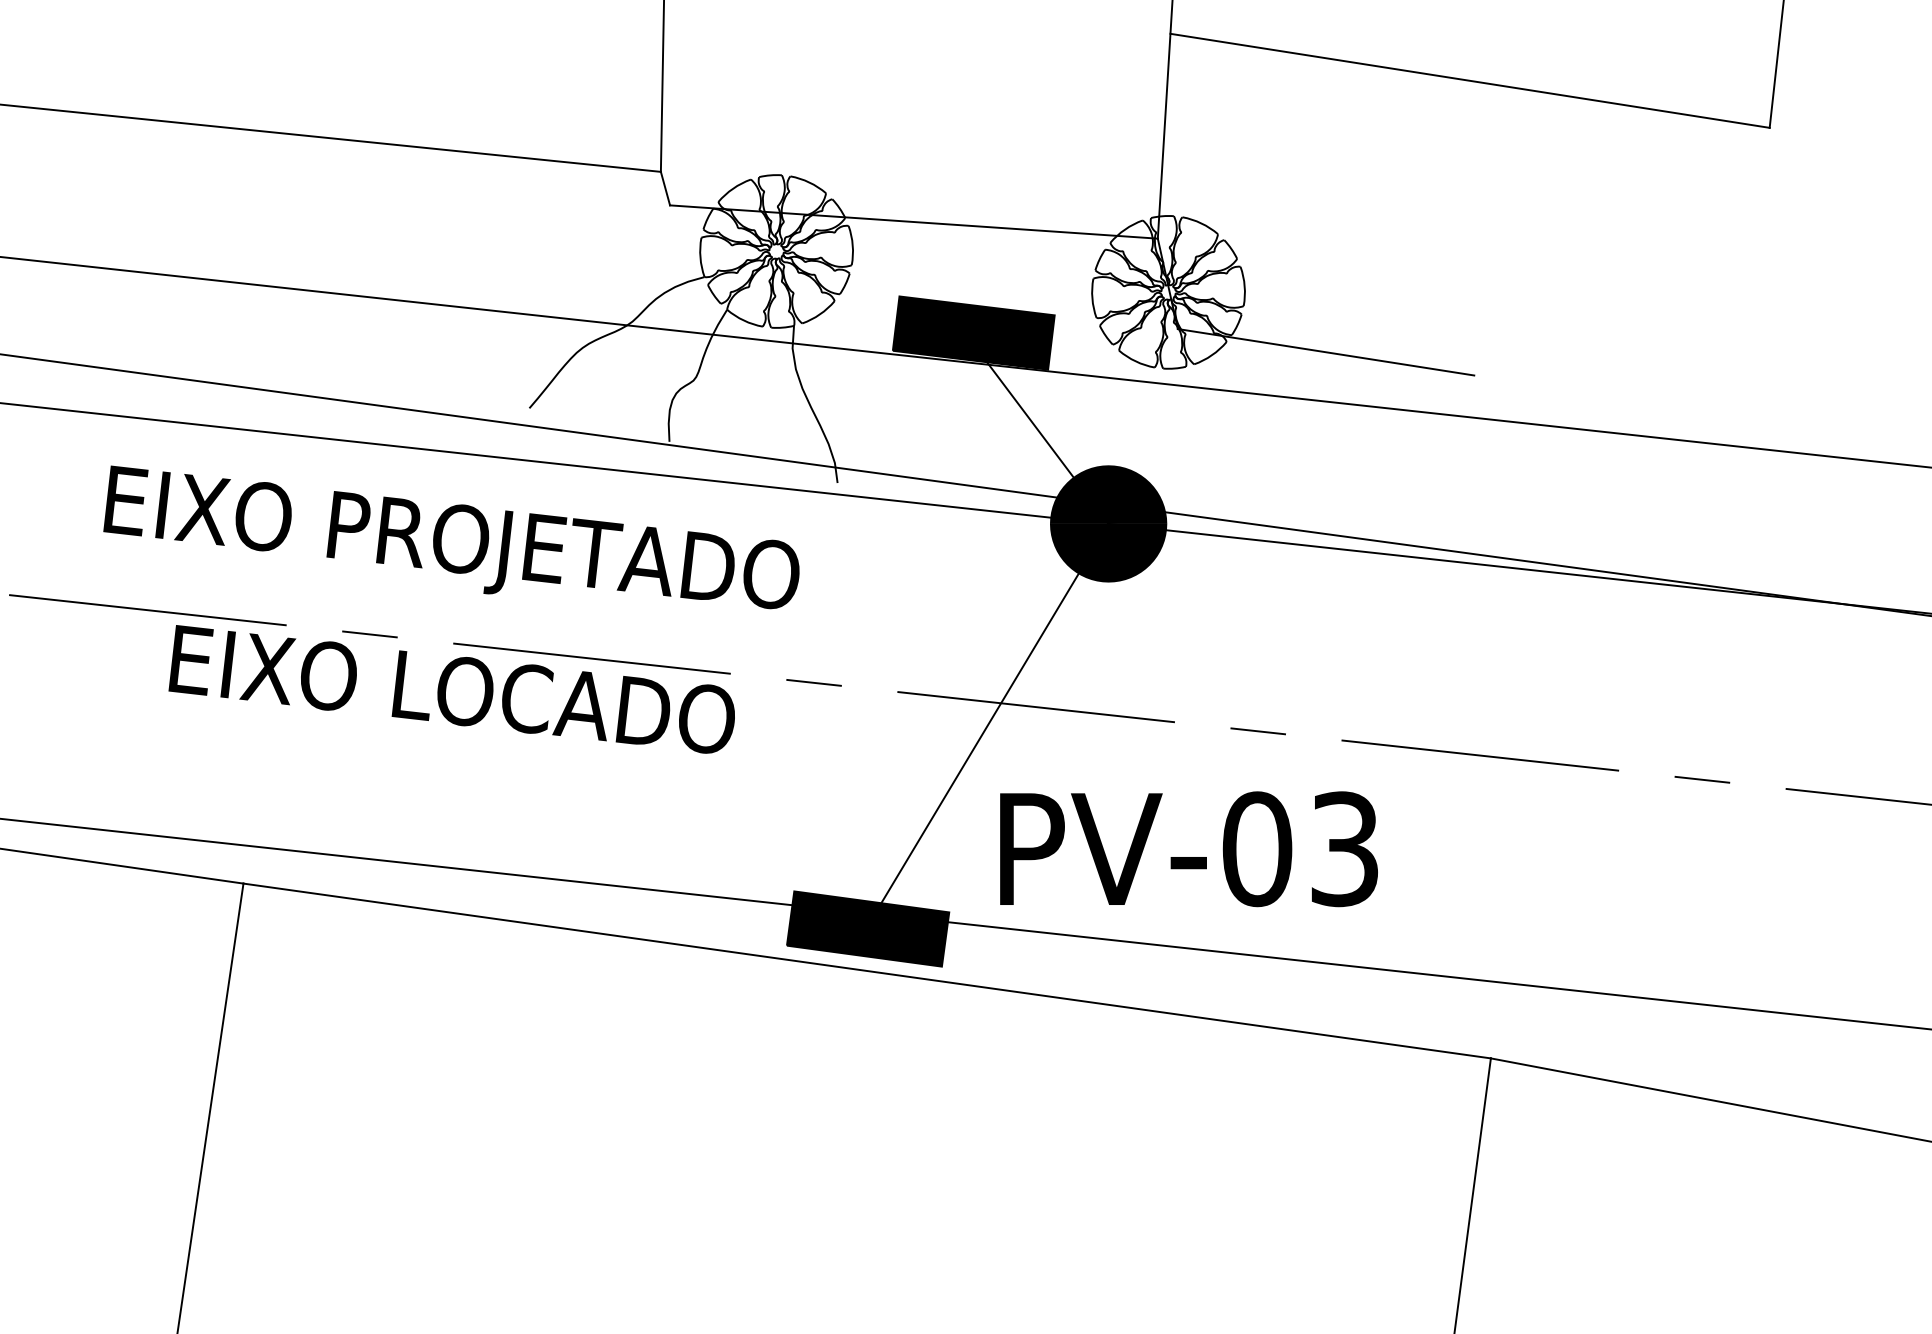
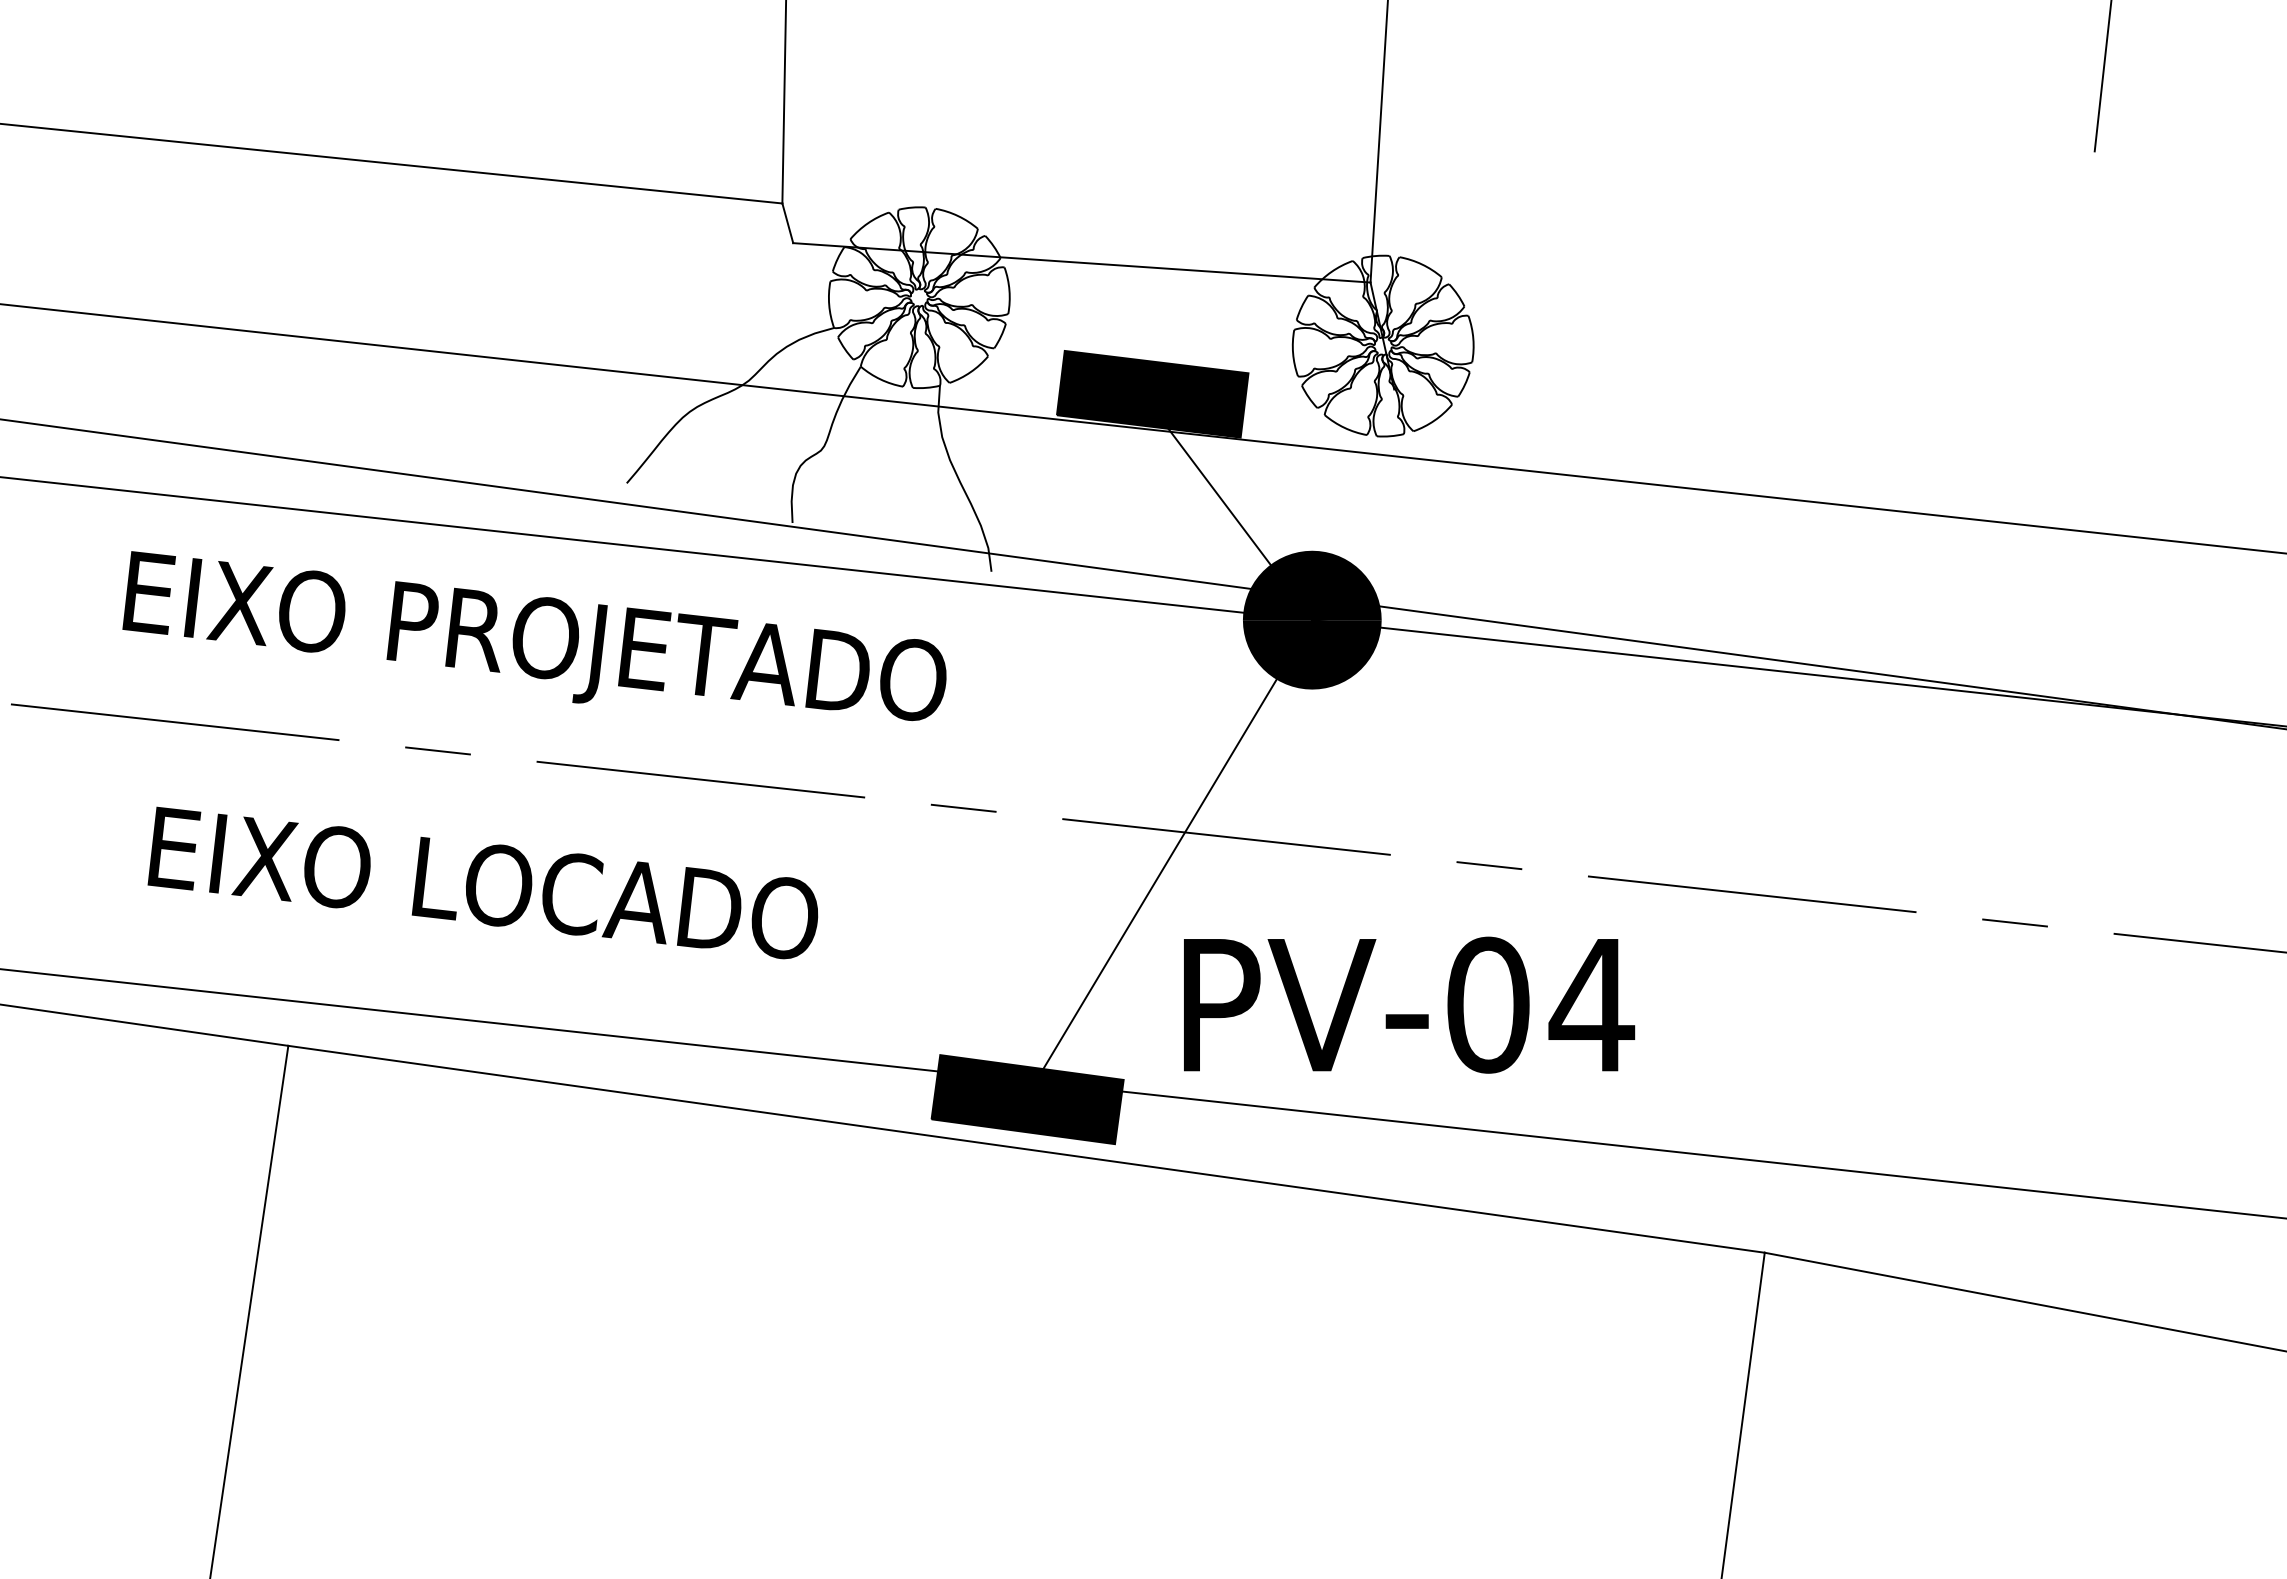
line: (1469, 80) -> (1739, 95), removed
line: (1325, 351) -> (1569, 416), removed
text: (451, 688) -> (482, 882), moved
text: (1344, 848) -> (1591, 1004), PV-03 -> PV-04

